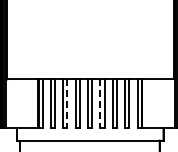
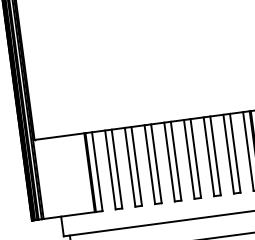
line: (67, 103) -> (136, 166), dashed -> solid
line: (100, 103) -> (189, 159), dashed -> solid

